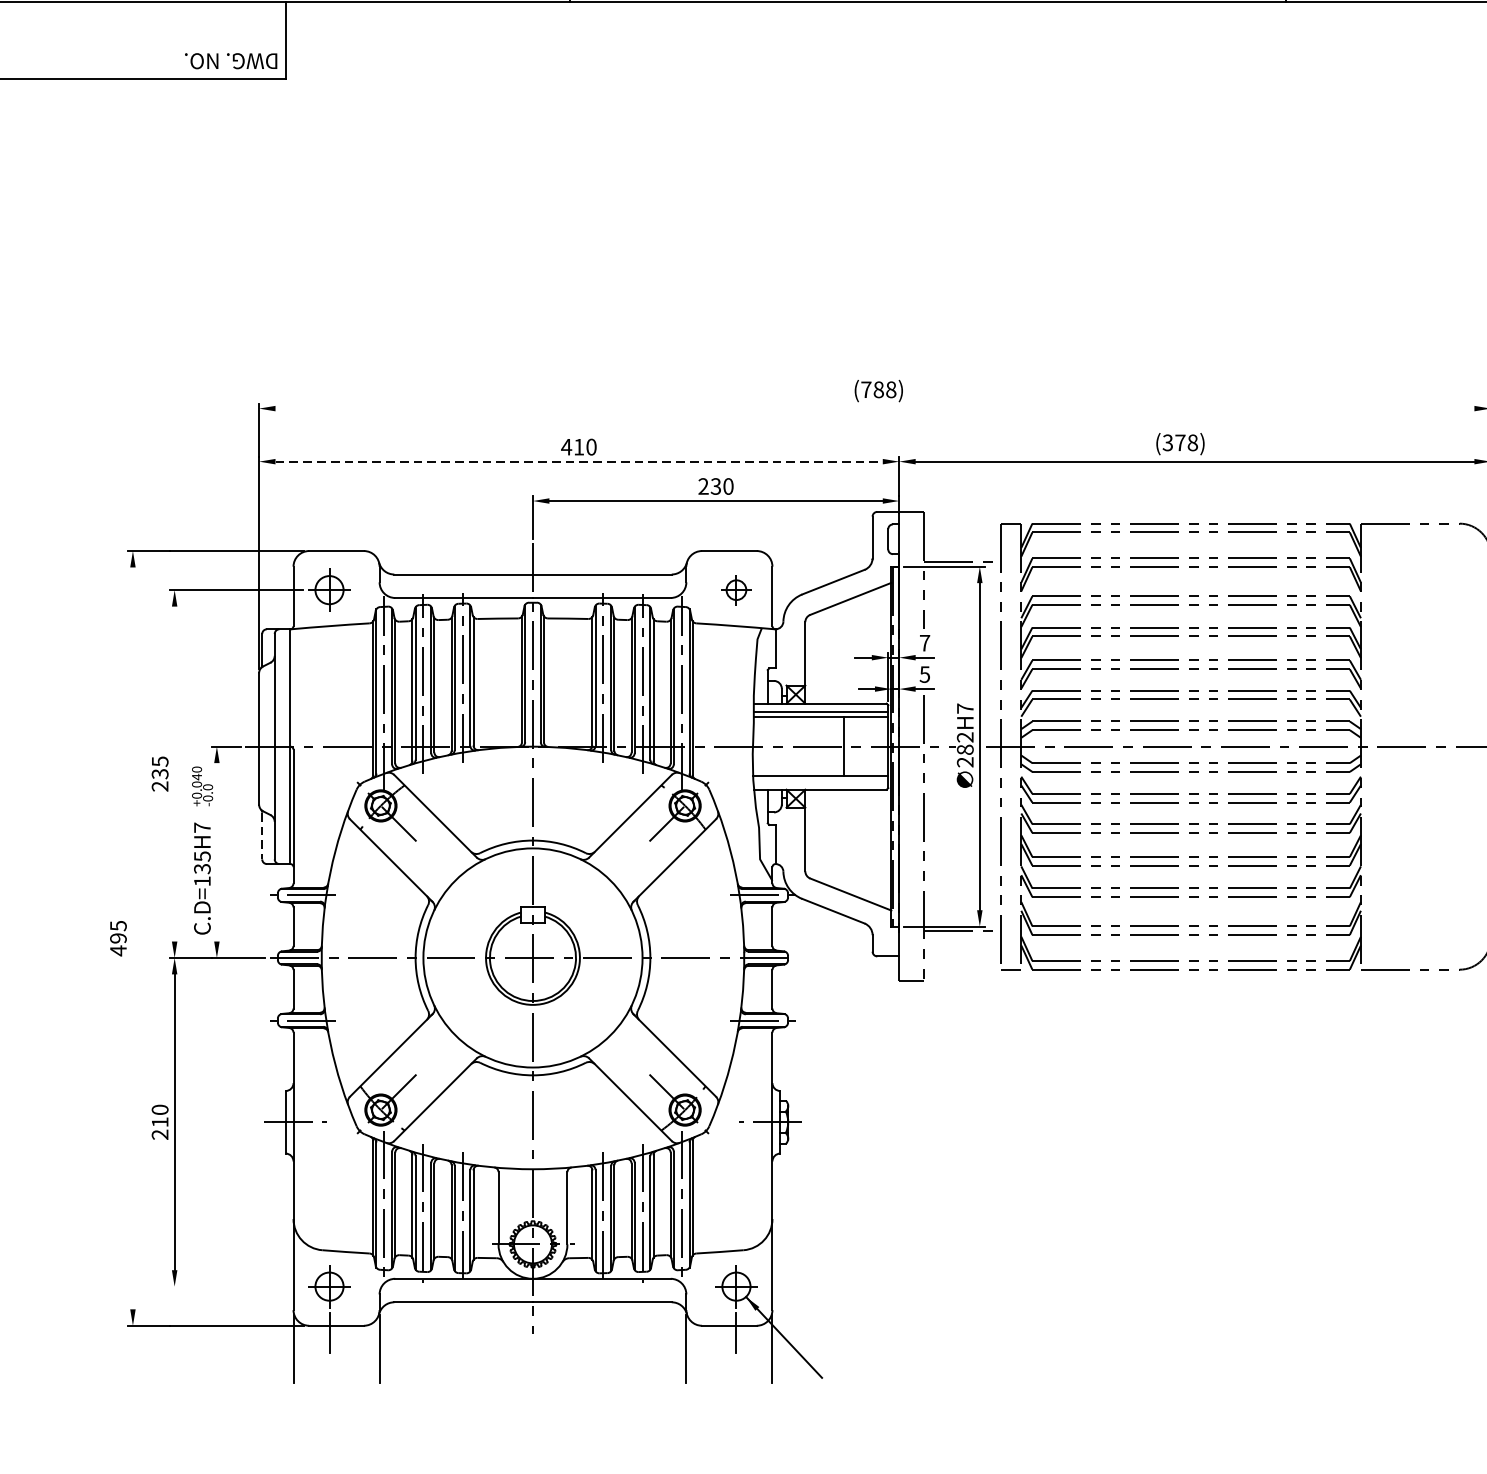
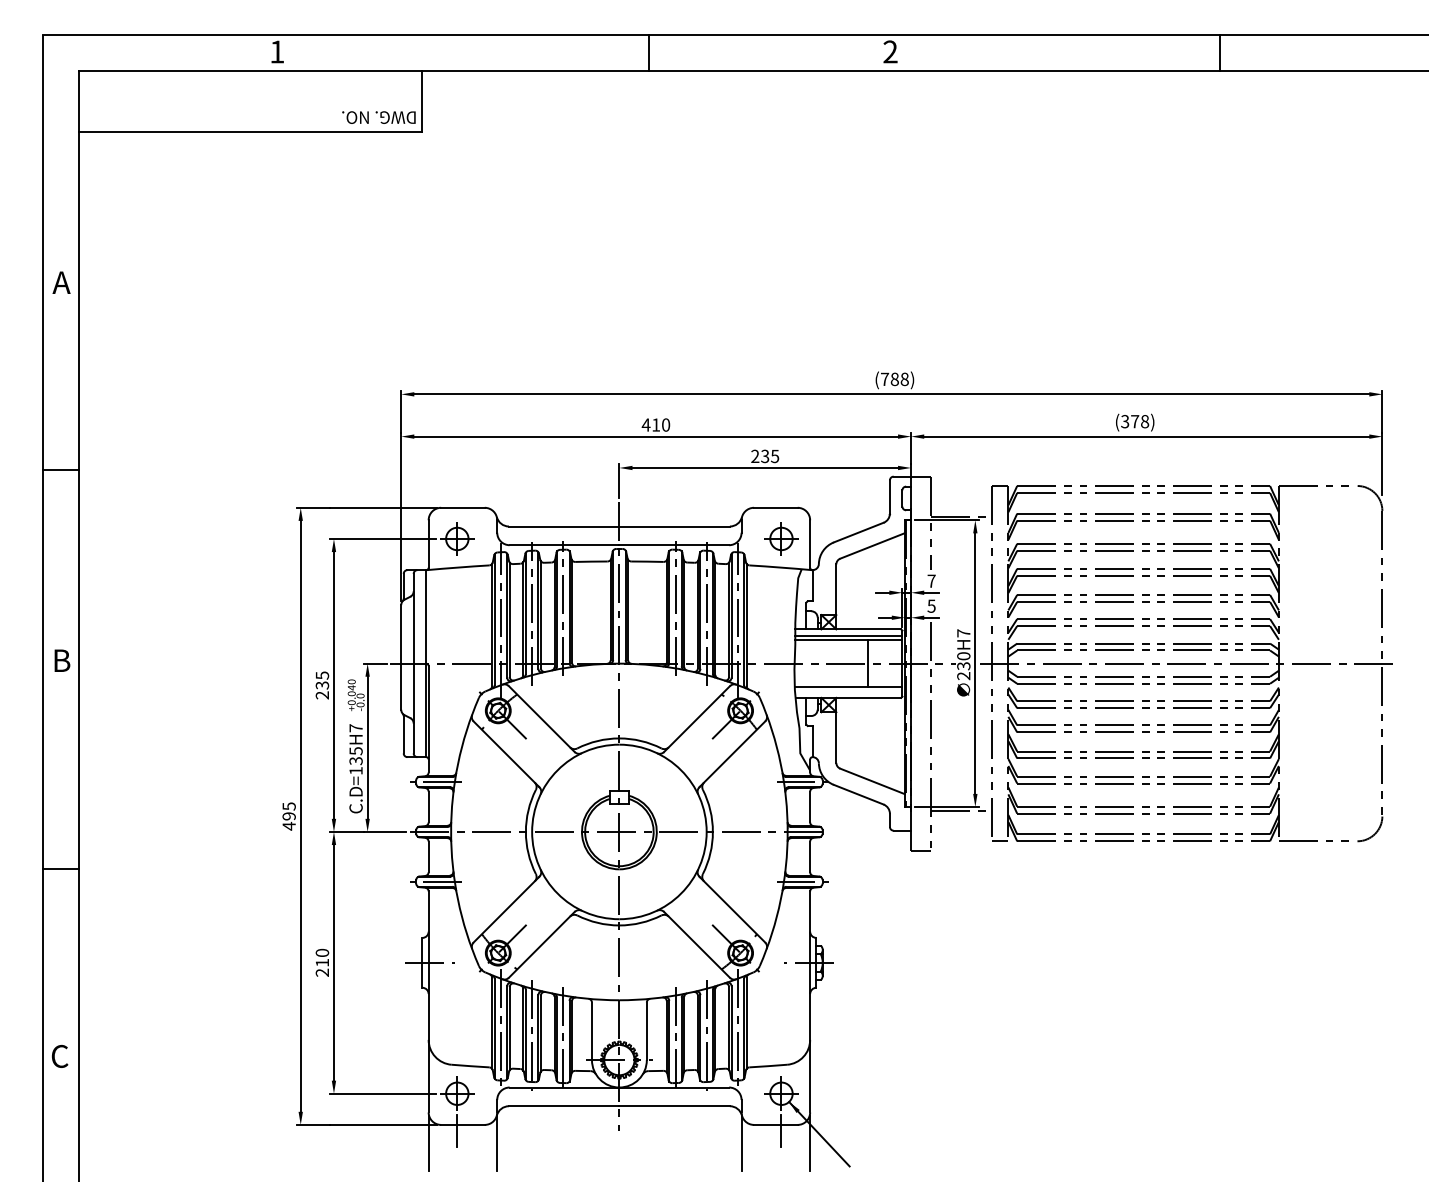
line: (874, 408) -> (891, 394), added
line: (579, 461) -> (656, 436), dashed -> solid
text: (728, 485) -> (775, 455), 230 -> 235
part: (736, 589) -> (781, 538), size x1.43
text: (964, 743) -> (963, 661), 282H7 -> 230H7
line: (174, 774) -> (333, 685), added
line: (261, 835) -> (403, 734), dashed -> solid
line: (216, 851) -> (367, 747), added
line: (132, 937) -> (300, 815), added
line: (236, 1286) -> (383, 1093), added

